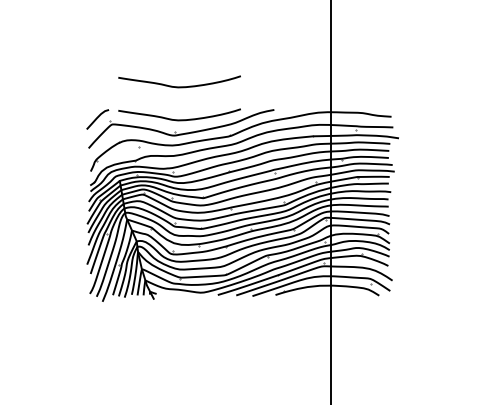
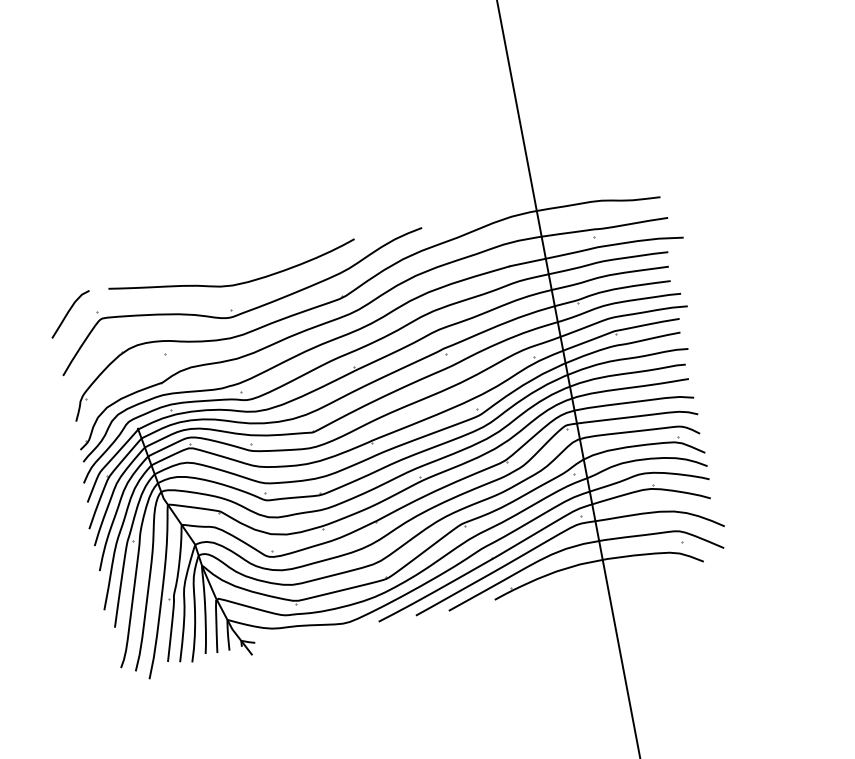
curve: (179, 86) -> (222, 216), removed

